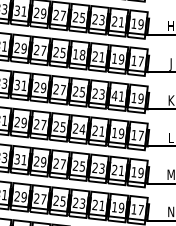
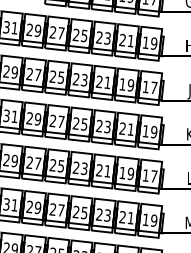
text: (78, 54) -> (79, 79), 18 -> 23
text: (114, 95) -> (122, 128), 41 -> 21
text: (82, 129) -> (84, 168), 24 -> 23

